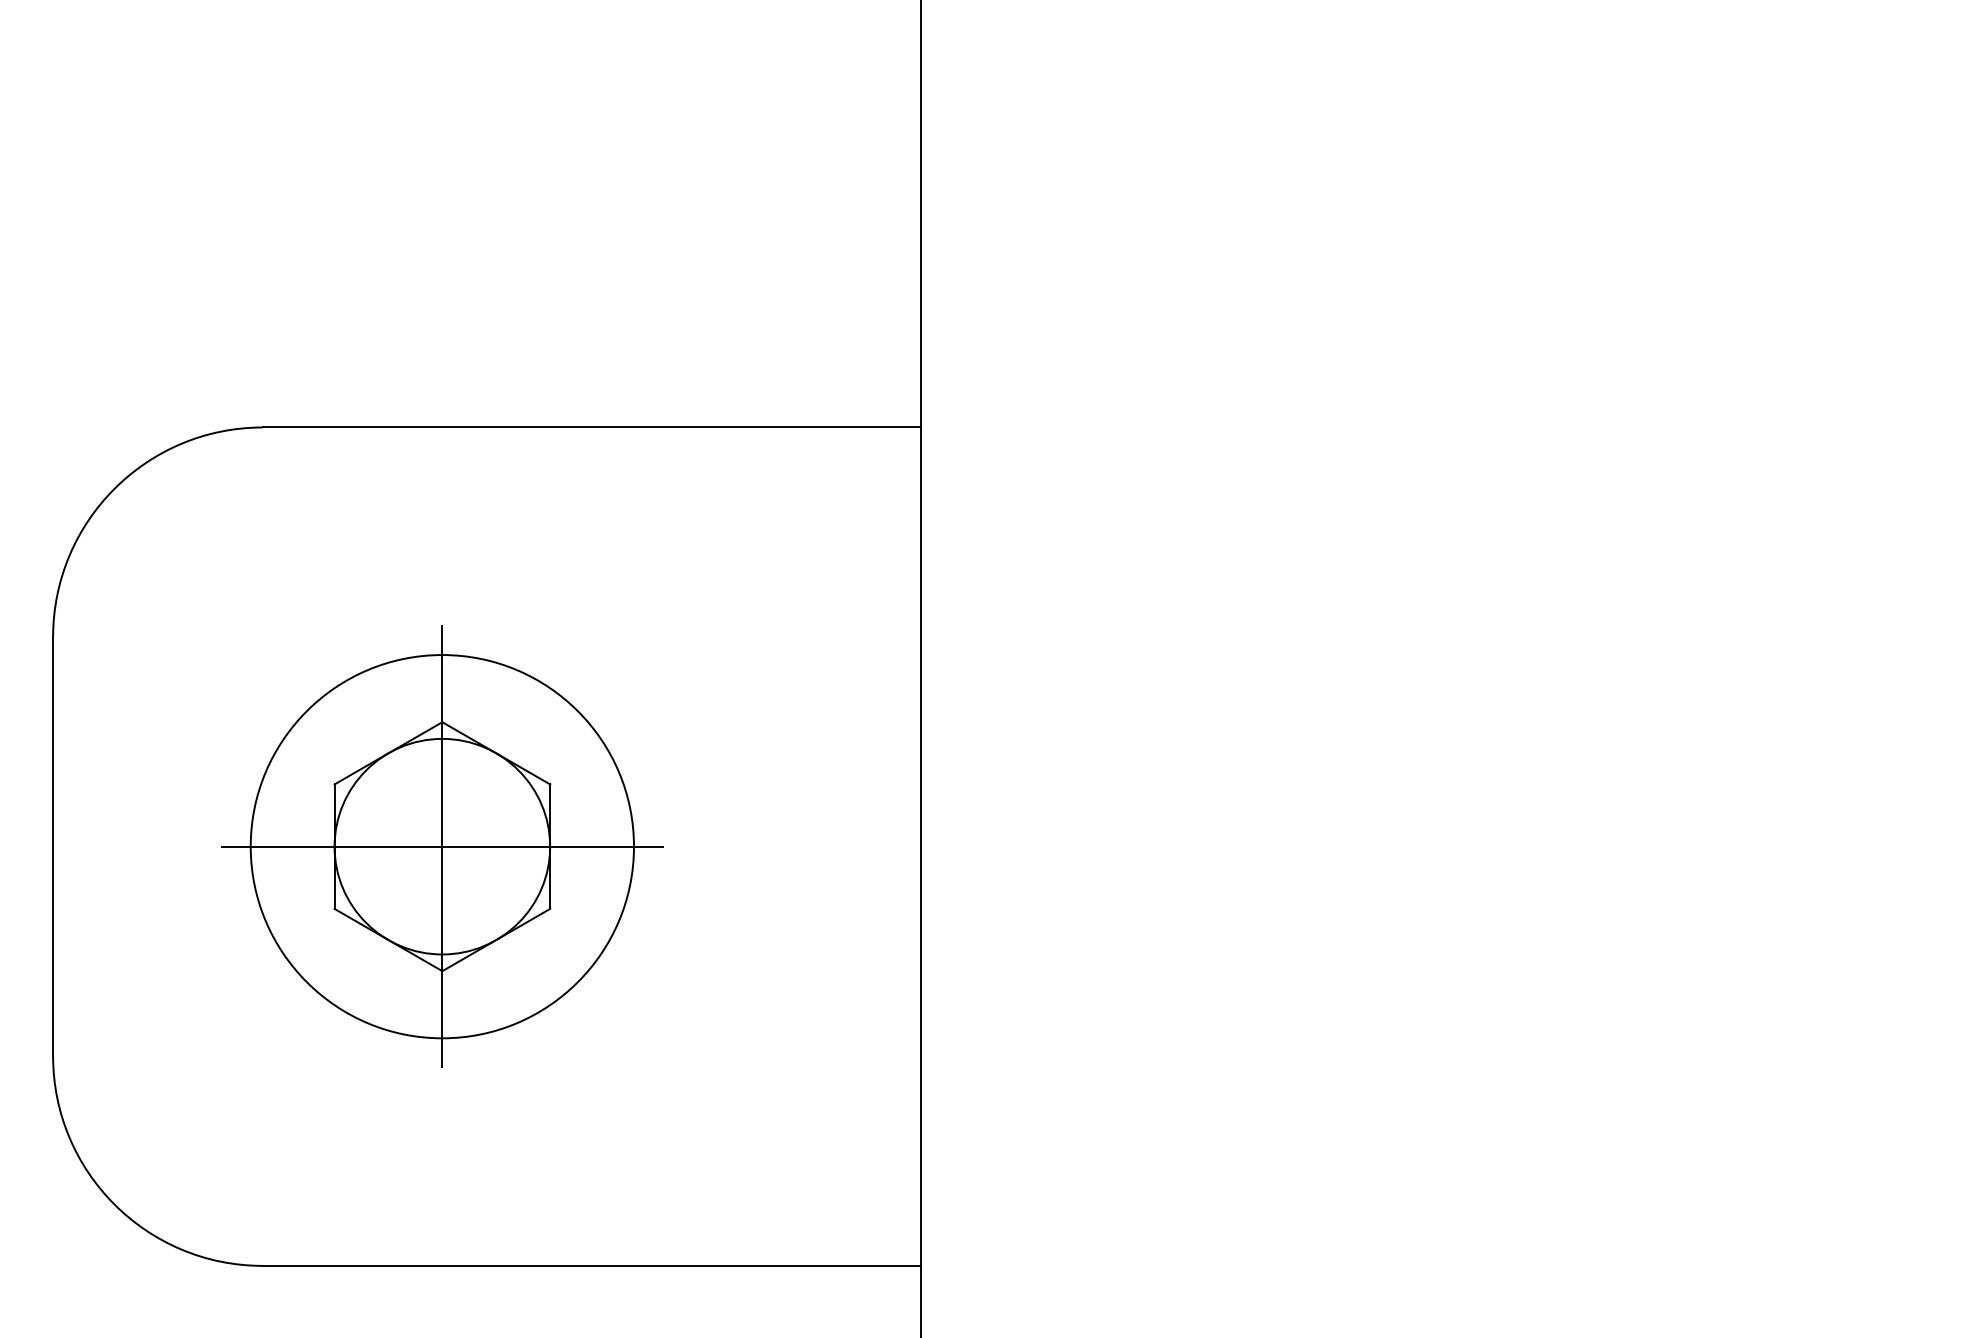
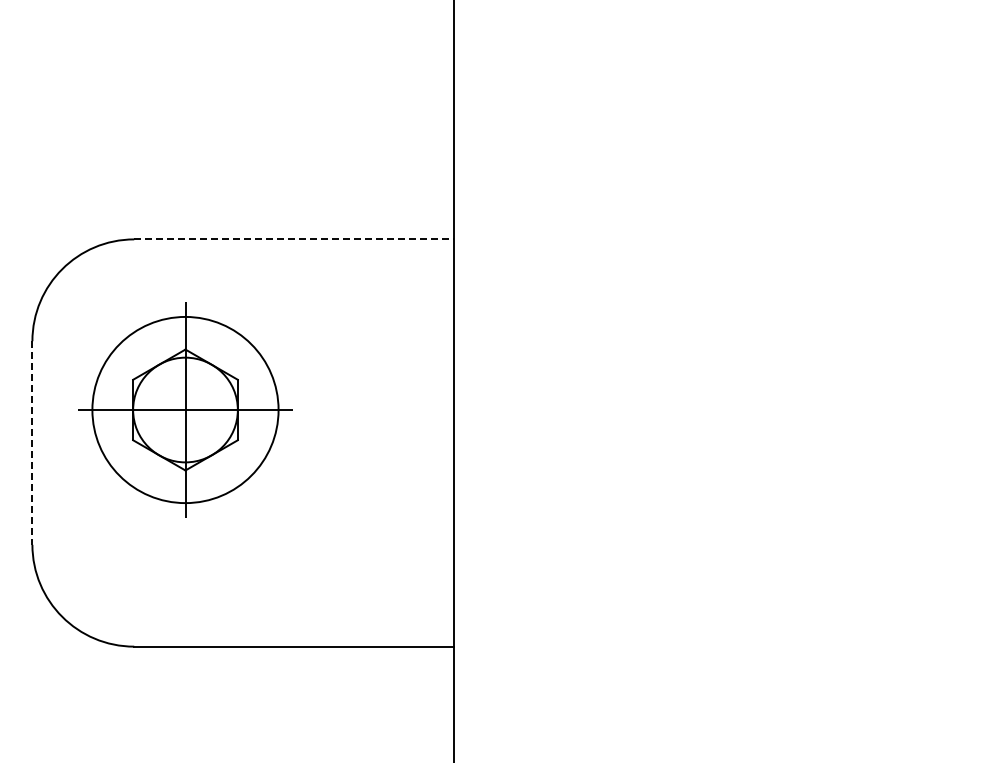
line: (592, 427) -> (294, 239), solid -> dashed
part: (442, 845) -> (185, 409), moved
line: (53, 847) -> (32, 443), solid -> dashed

